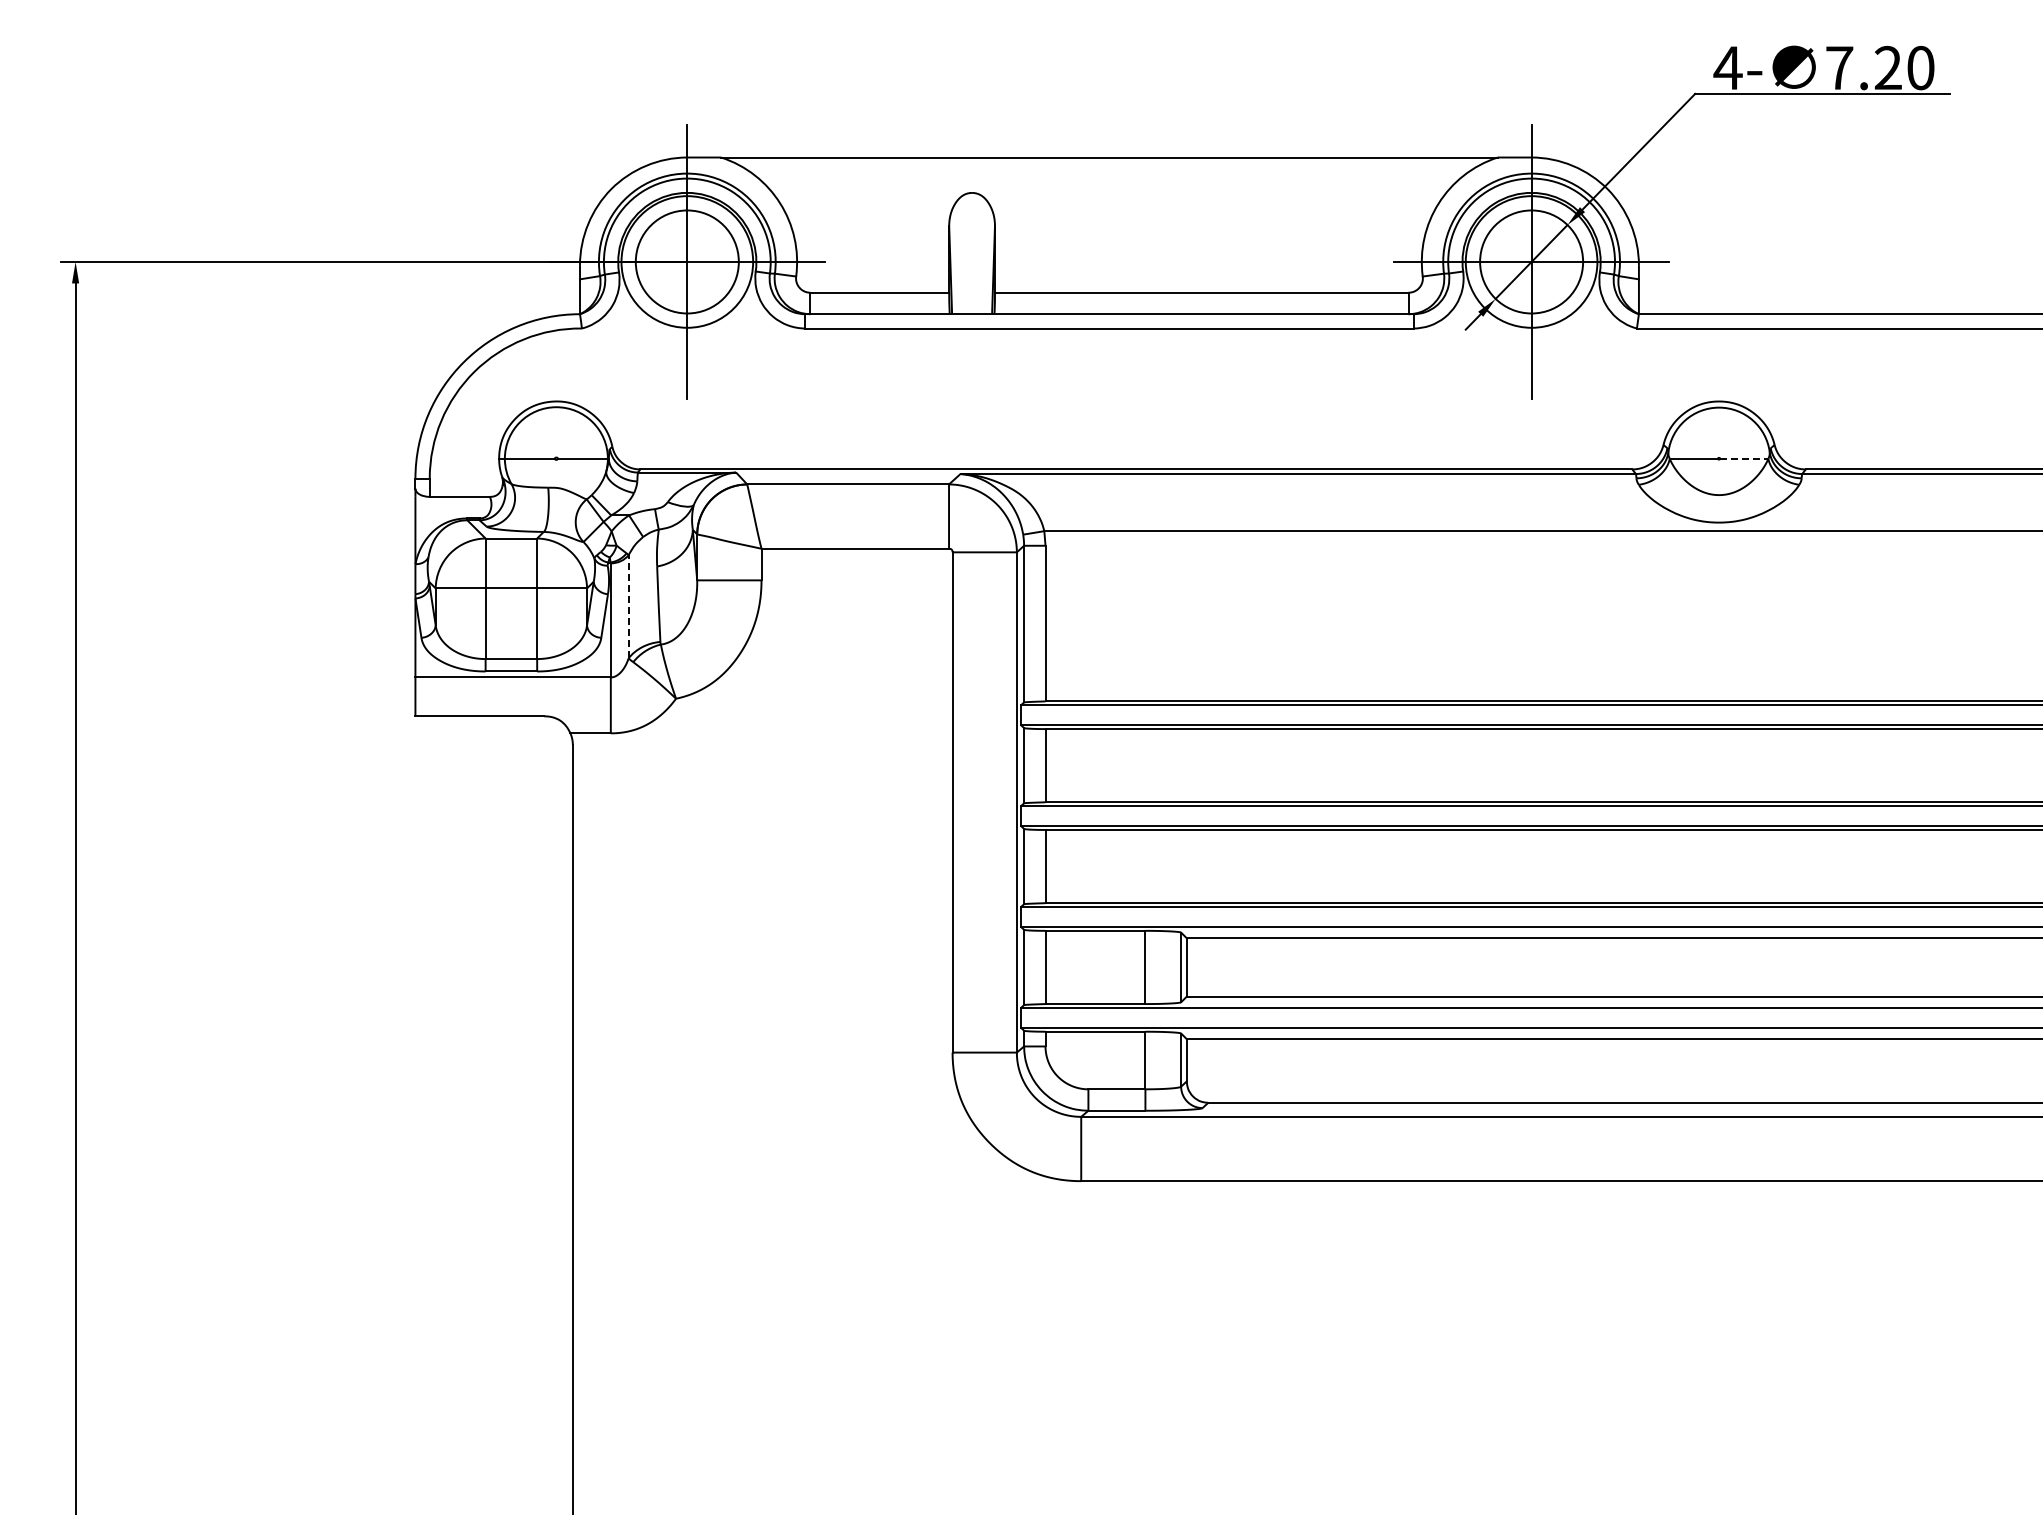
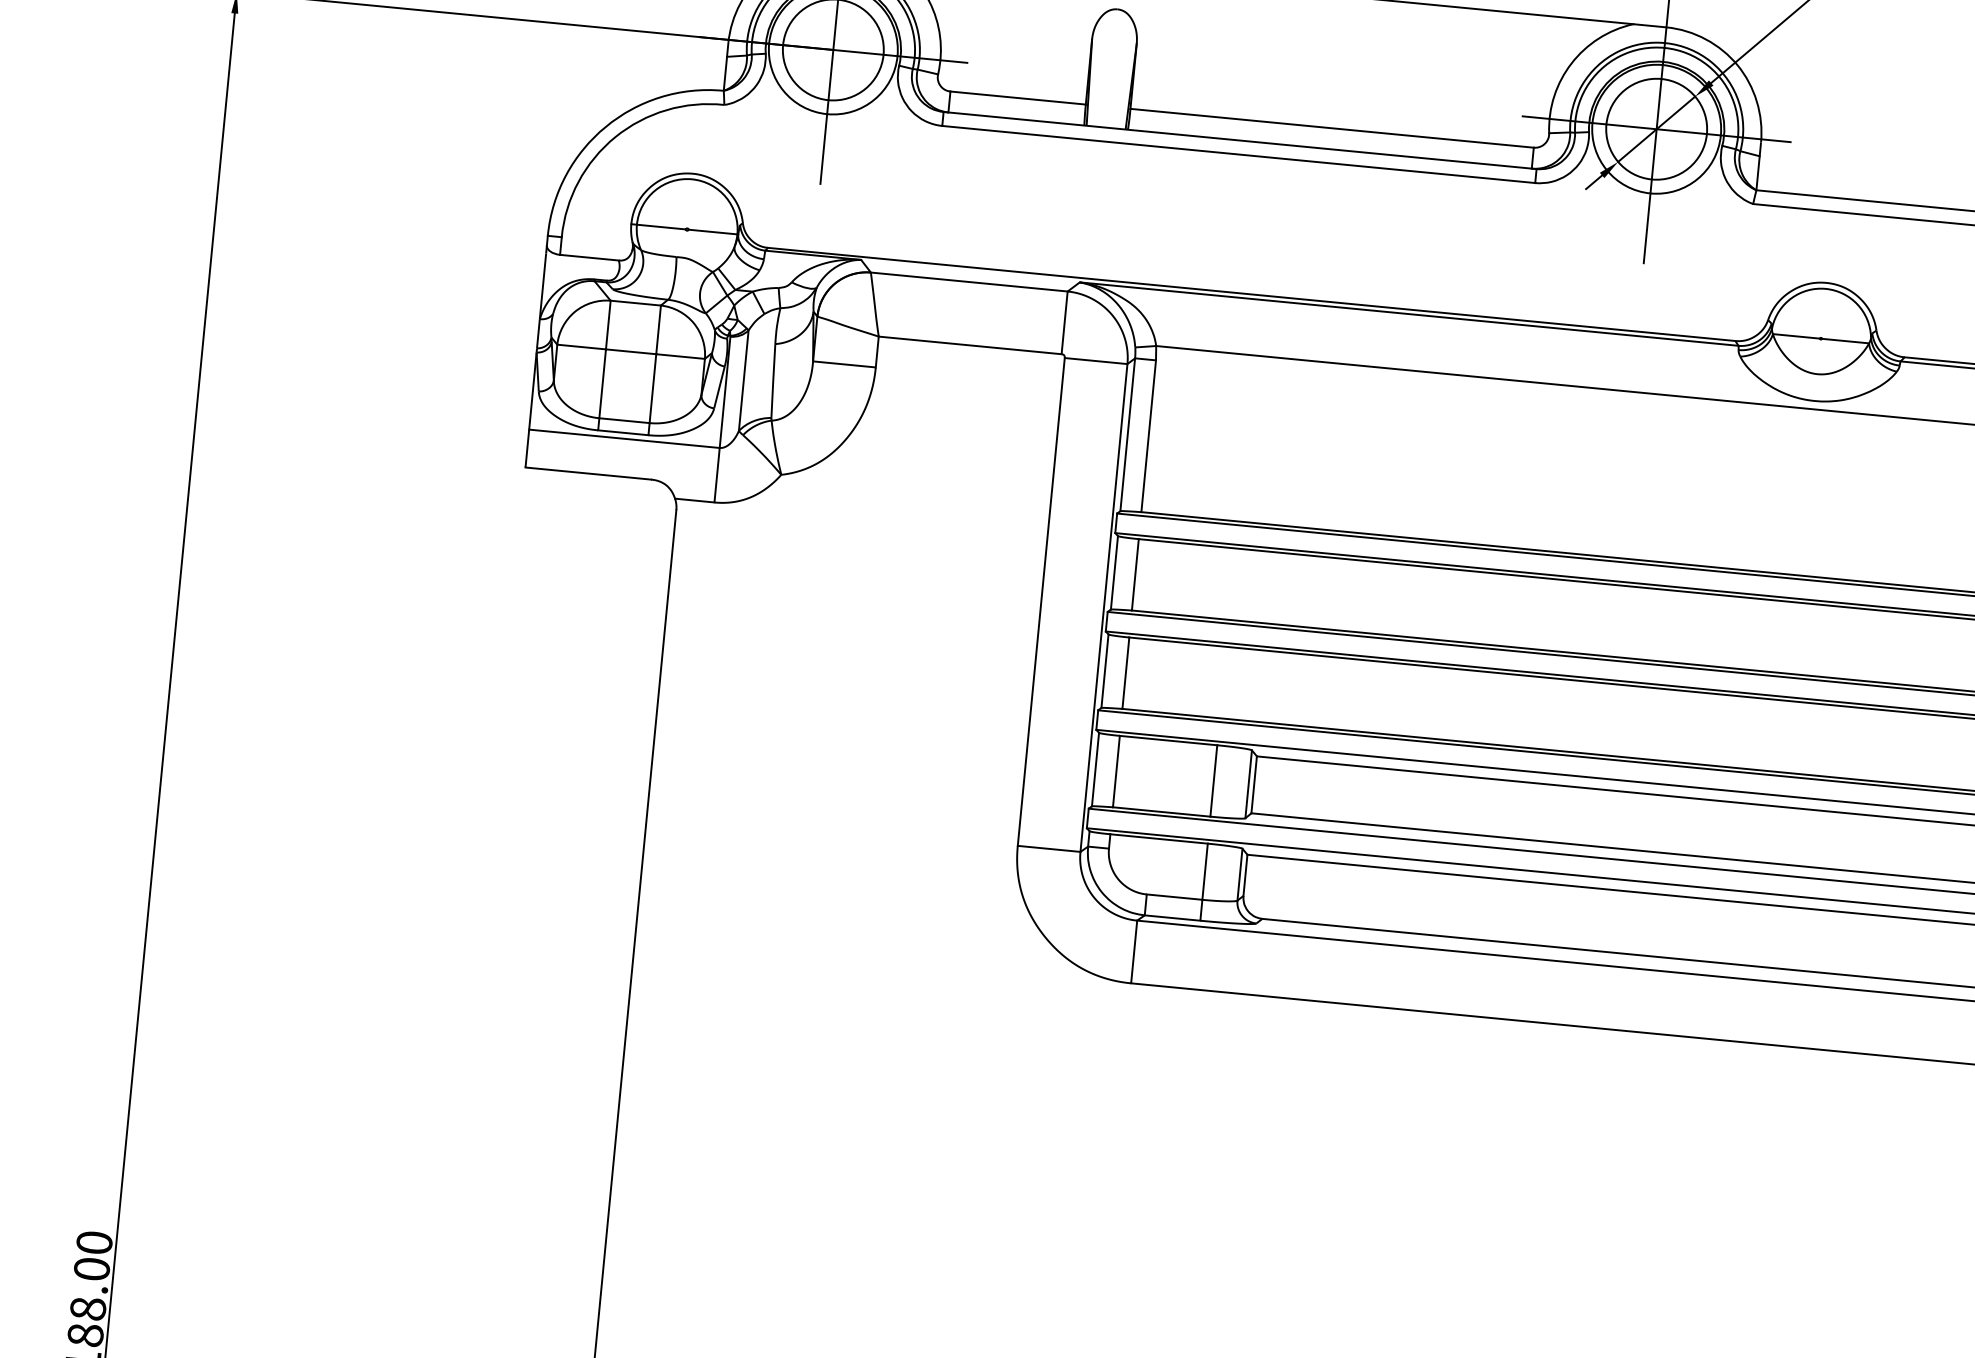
line: (1744, 458) -> (1845, 340), dashed -> solid
line: (628, 606) -> (743, 380), dashed -> solid

